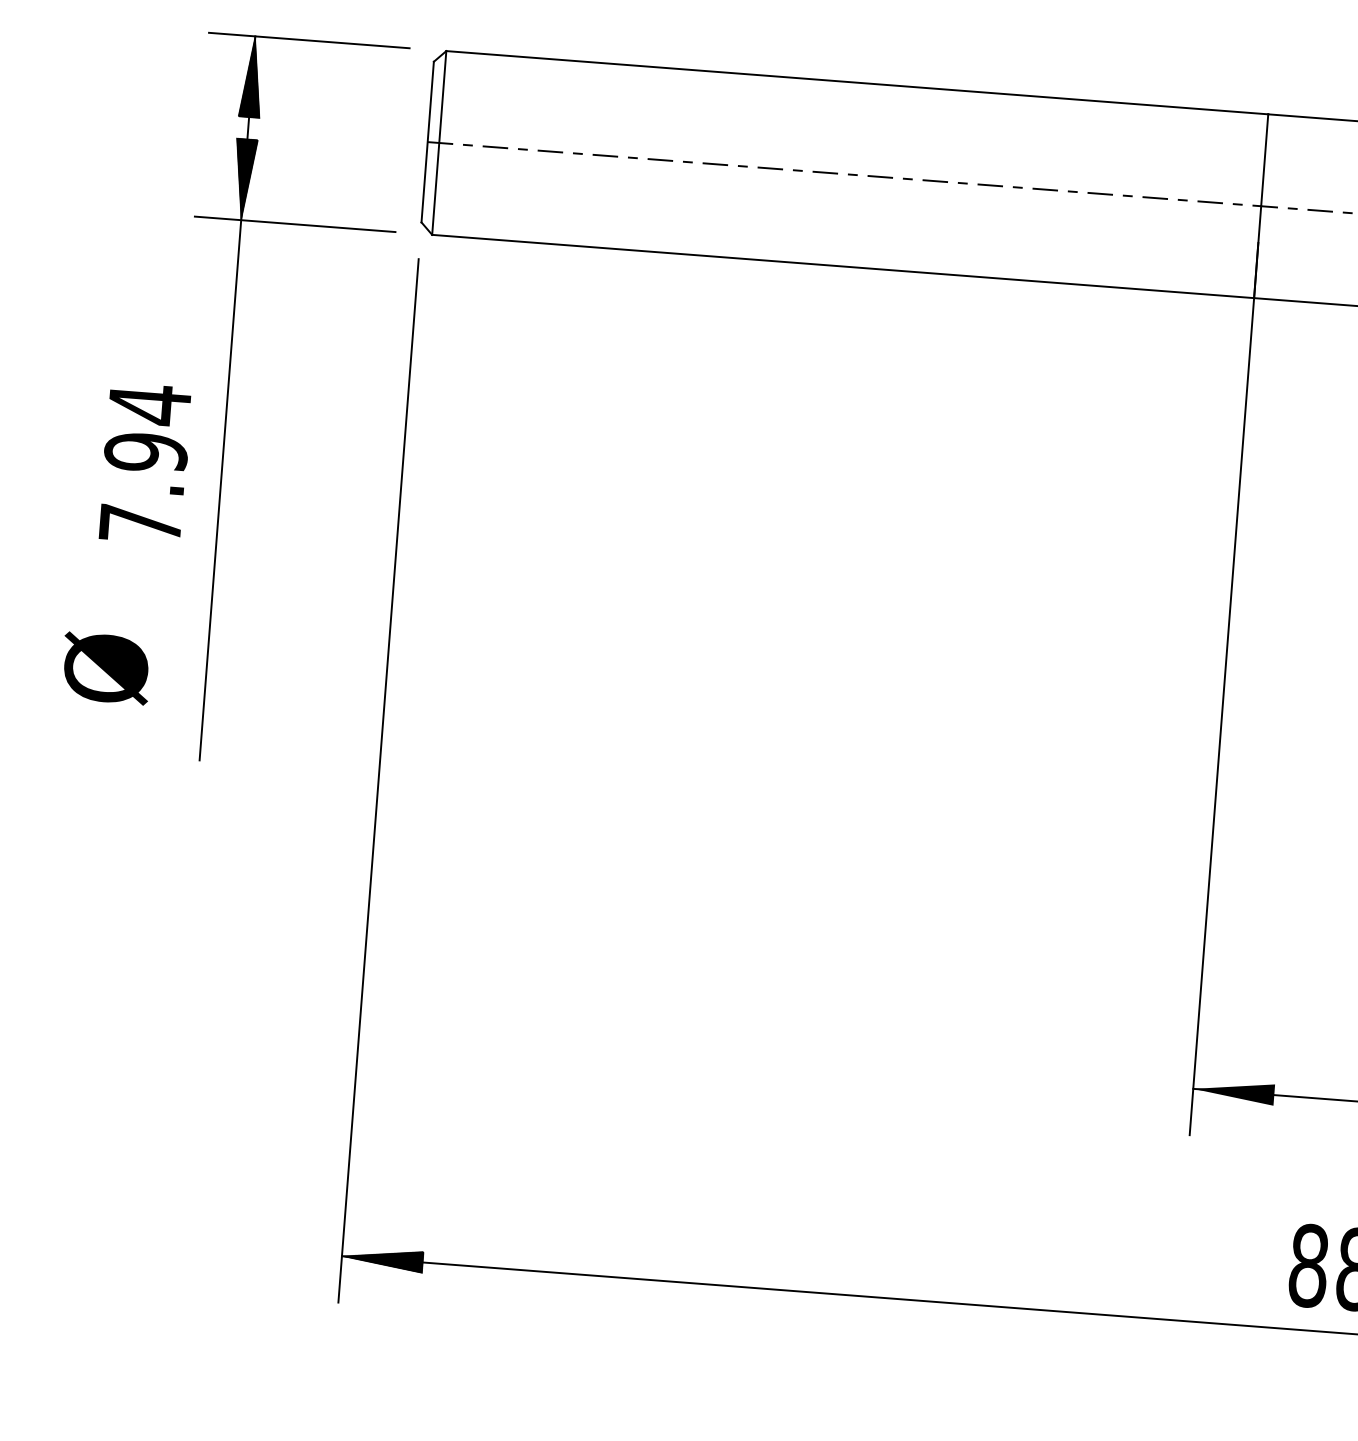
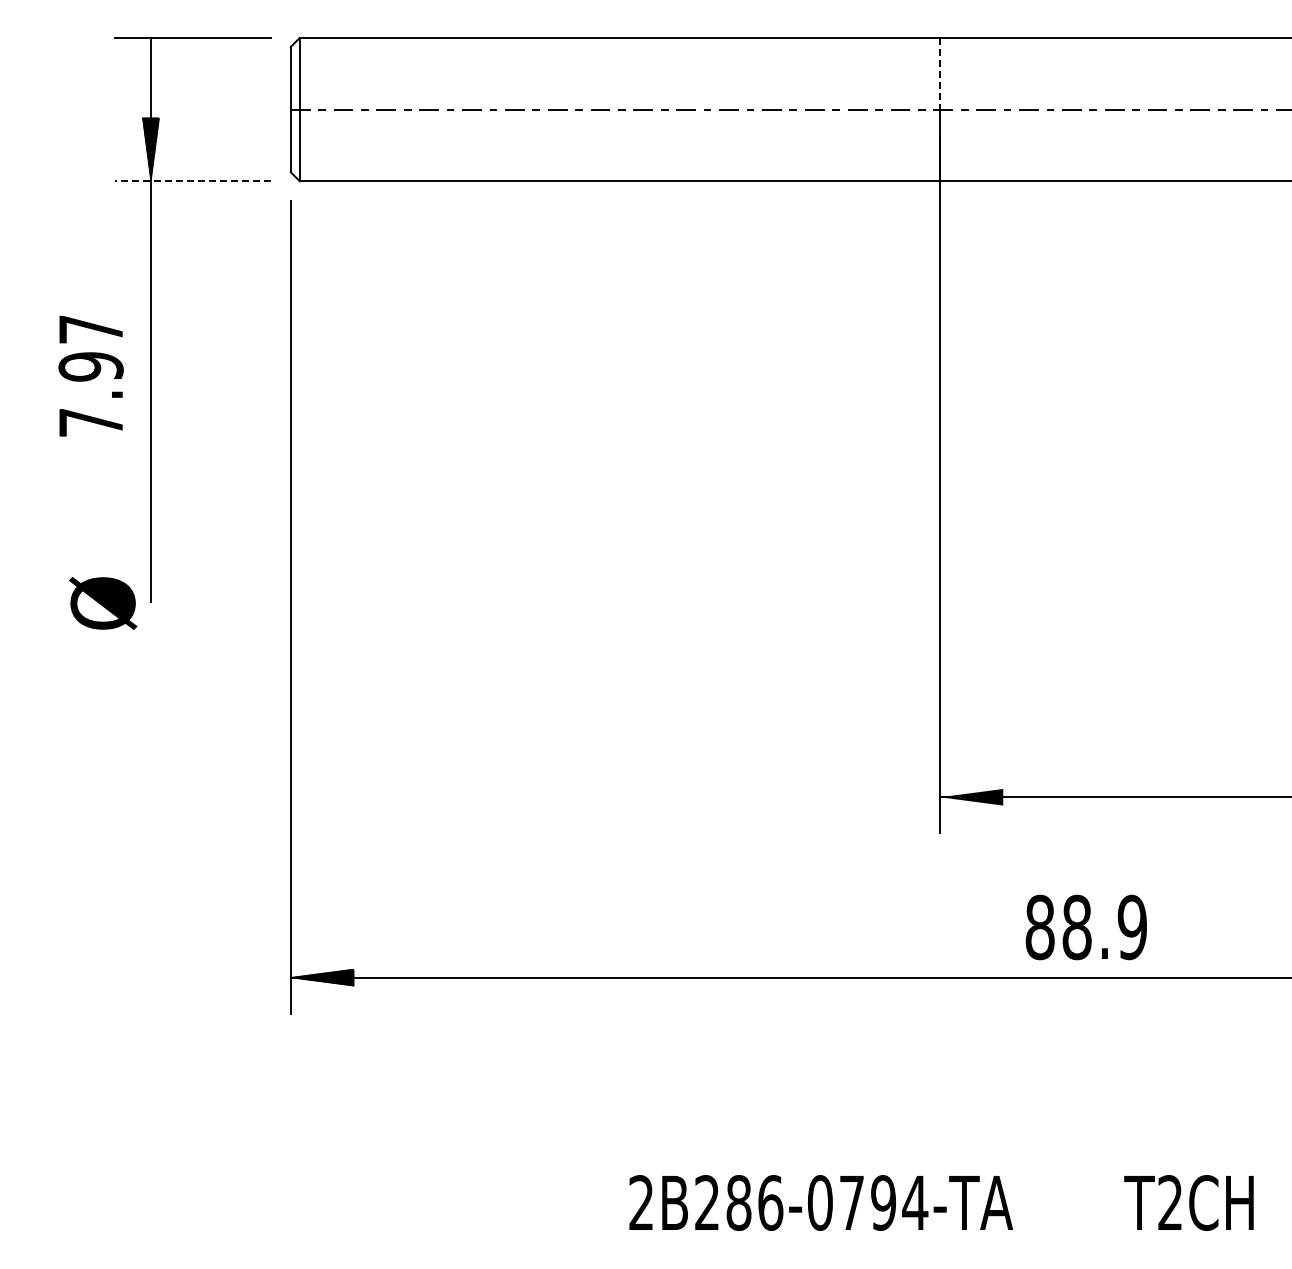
hatch: (251, 76) -> (150, 69), removed
line: (1265, 159) -> (940, 73), solid -> dashed
line: (294, 224) -> (192, 181), solid -> dashed
text: (148, 404) -> (90, 329), 7.94 -> 7.97
text: (106, 668) -> (103, 603), moved

